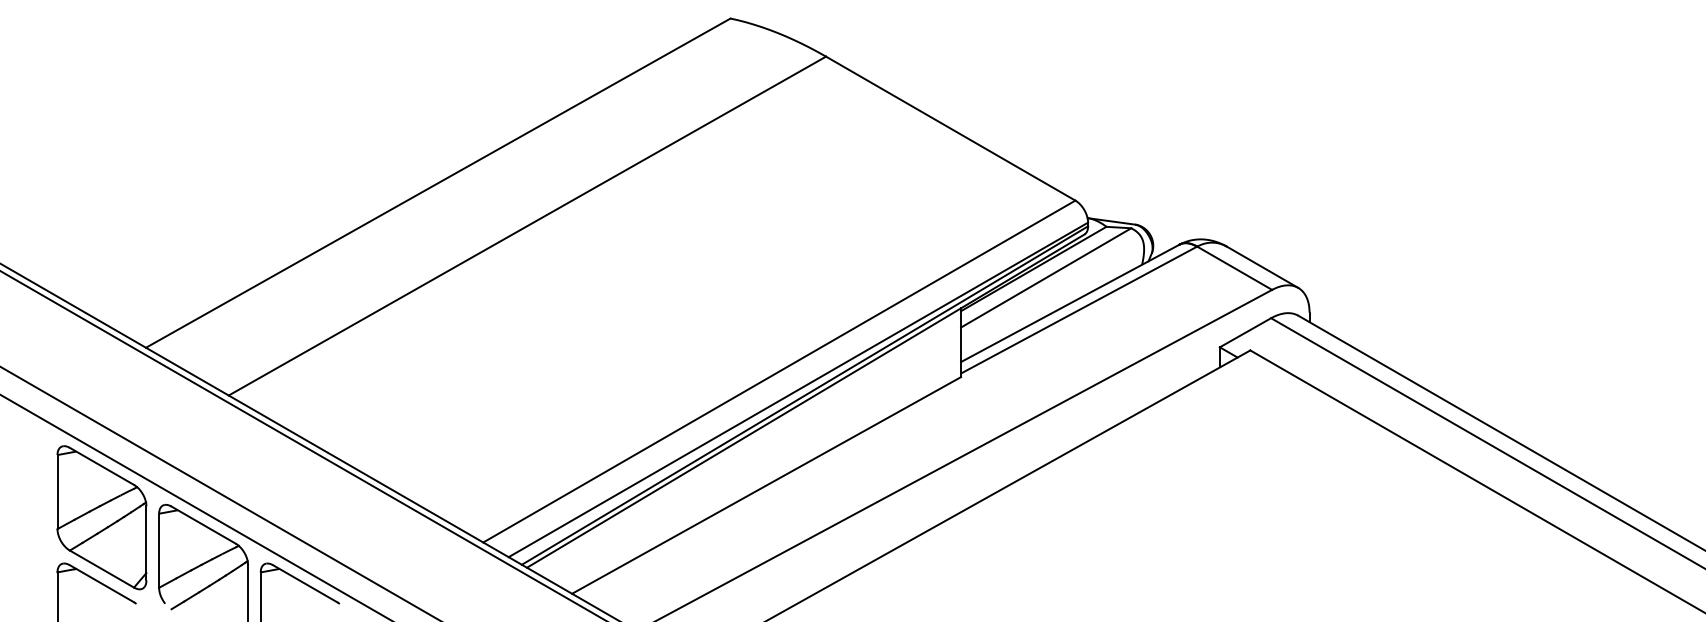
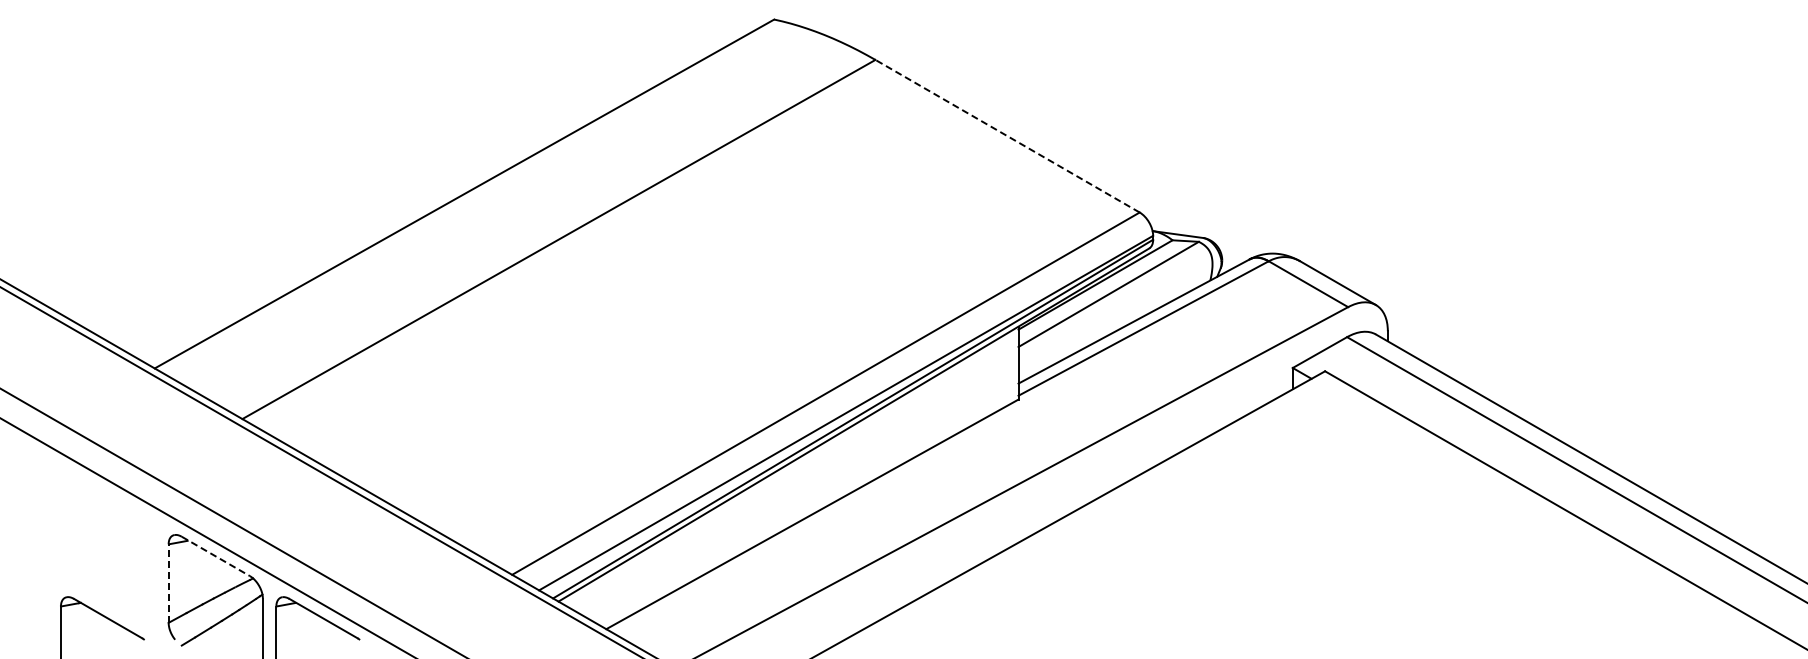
line: (950, 128) -> (1007, 136), solid -> dashed
part: (102, 517) -> (108, 548), removed
line: (204, 525) -> (216, 556), solid -> dashed
line: (158, 550) -> (168, 583), solid -> dashed

